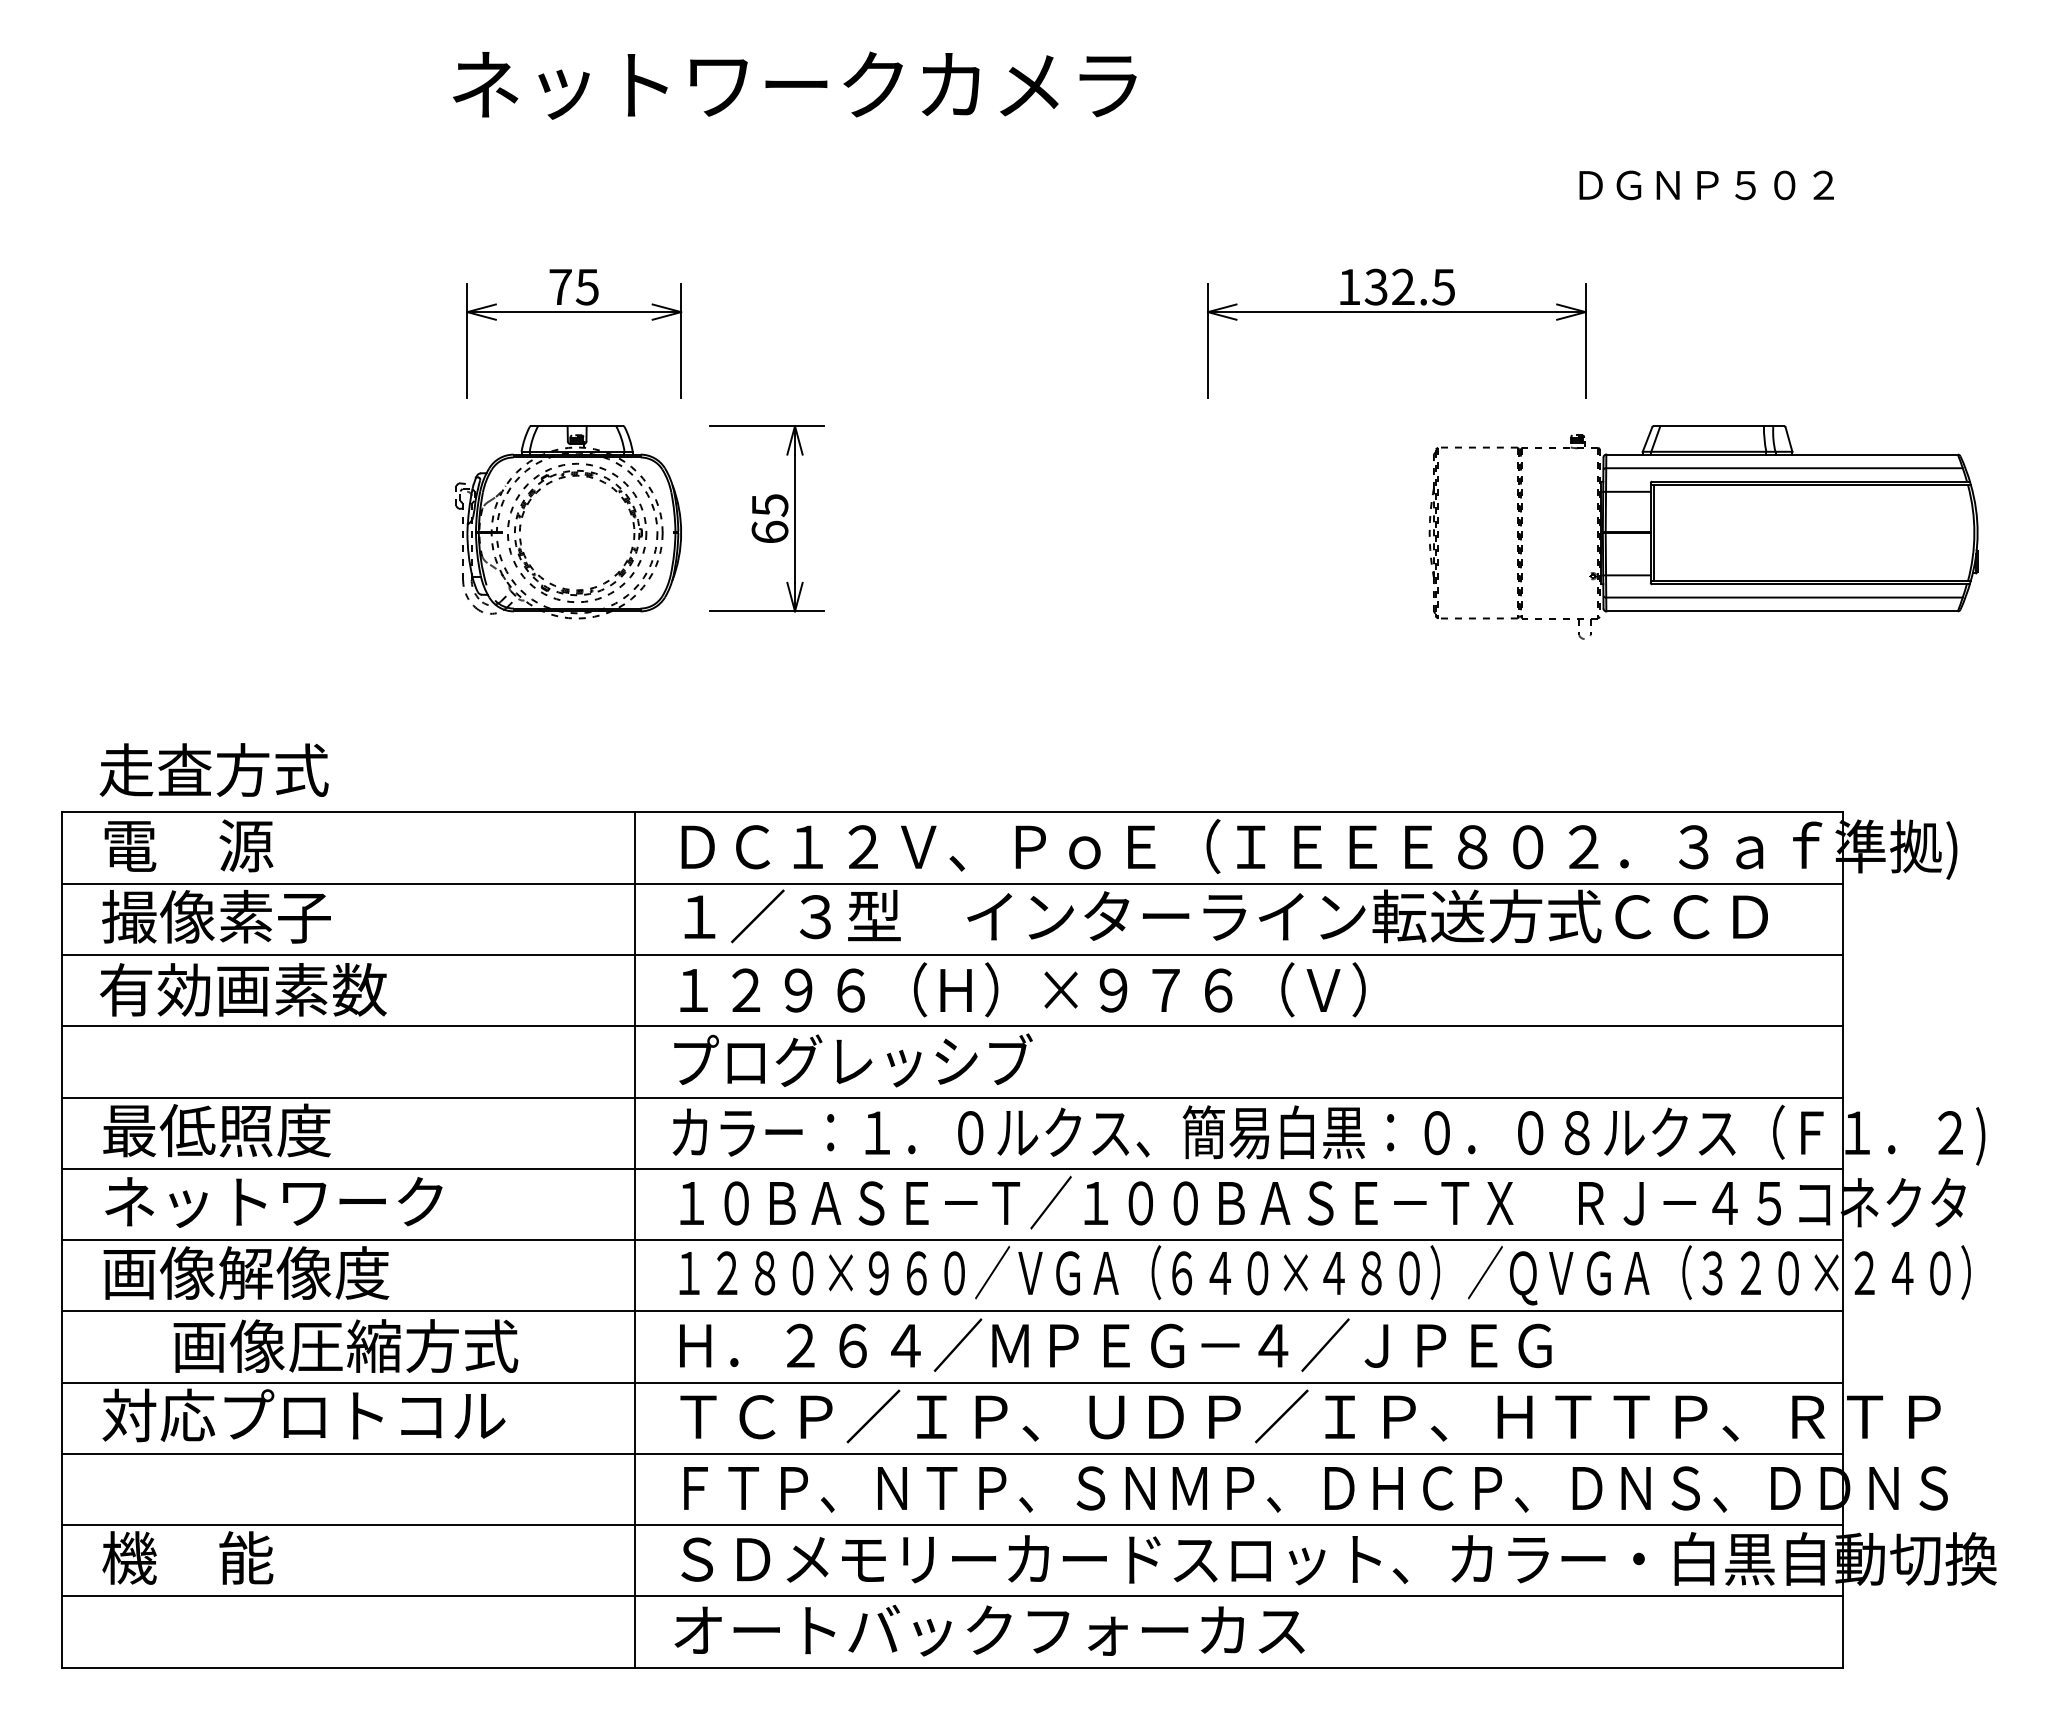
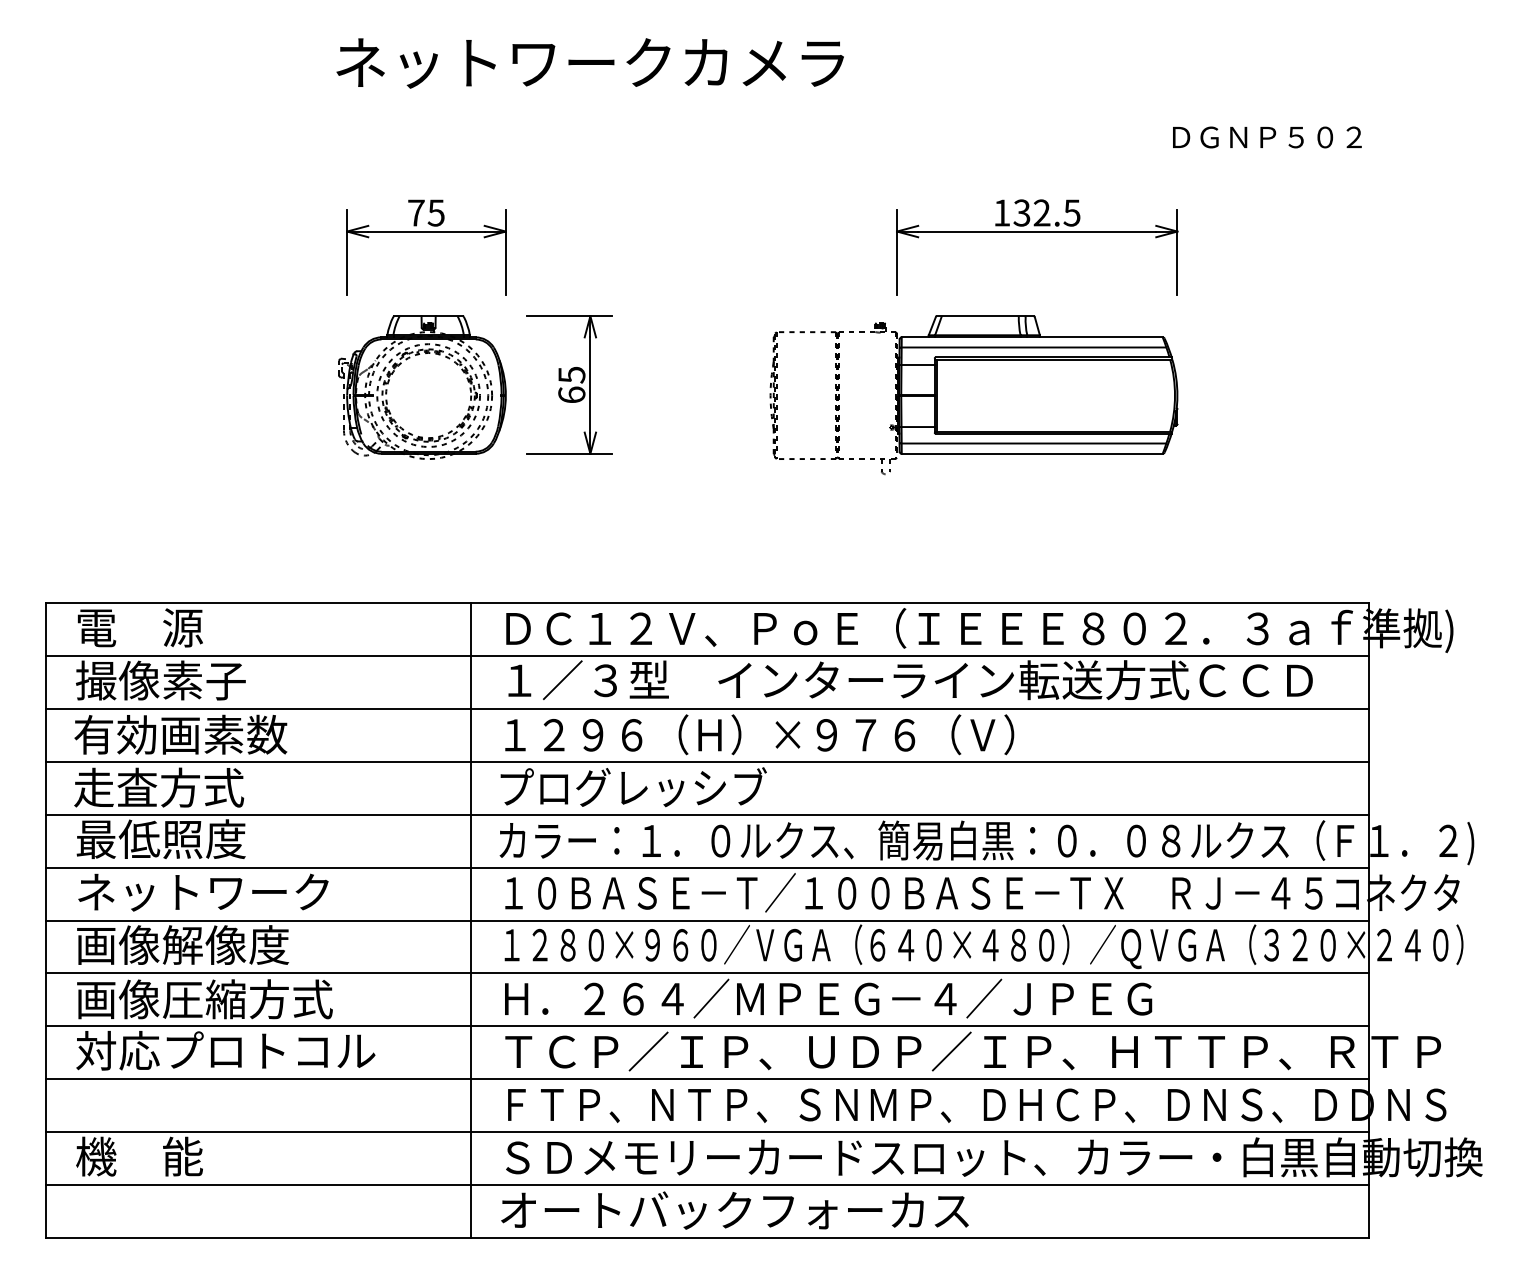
part: (1703, 532) -> (973, 395), moved
text: (213, 769) -> (158, 787), moved
text: (345, 1345) -> (204, 998), moved

